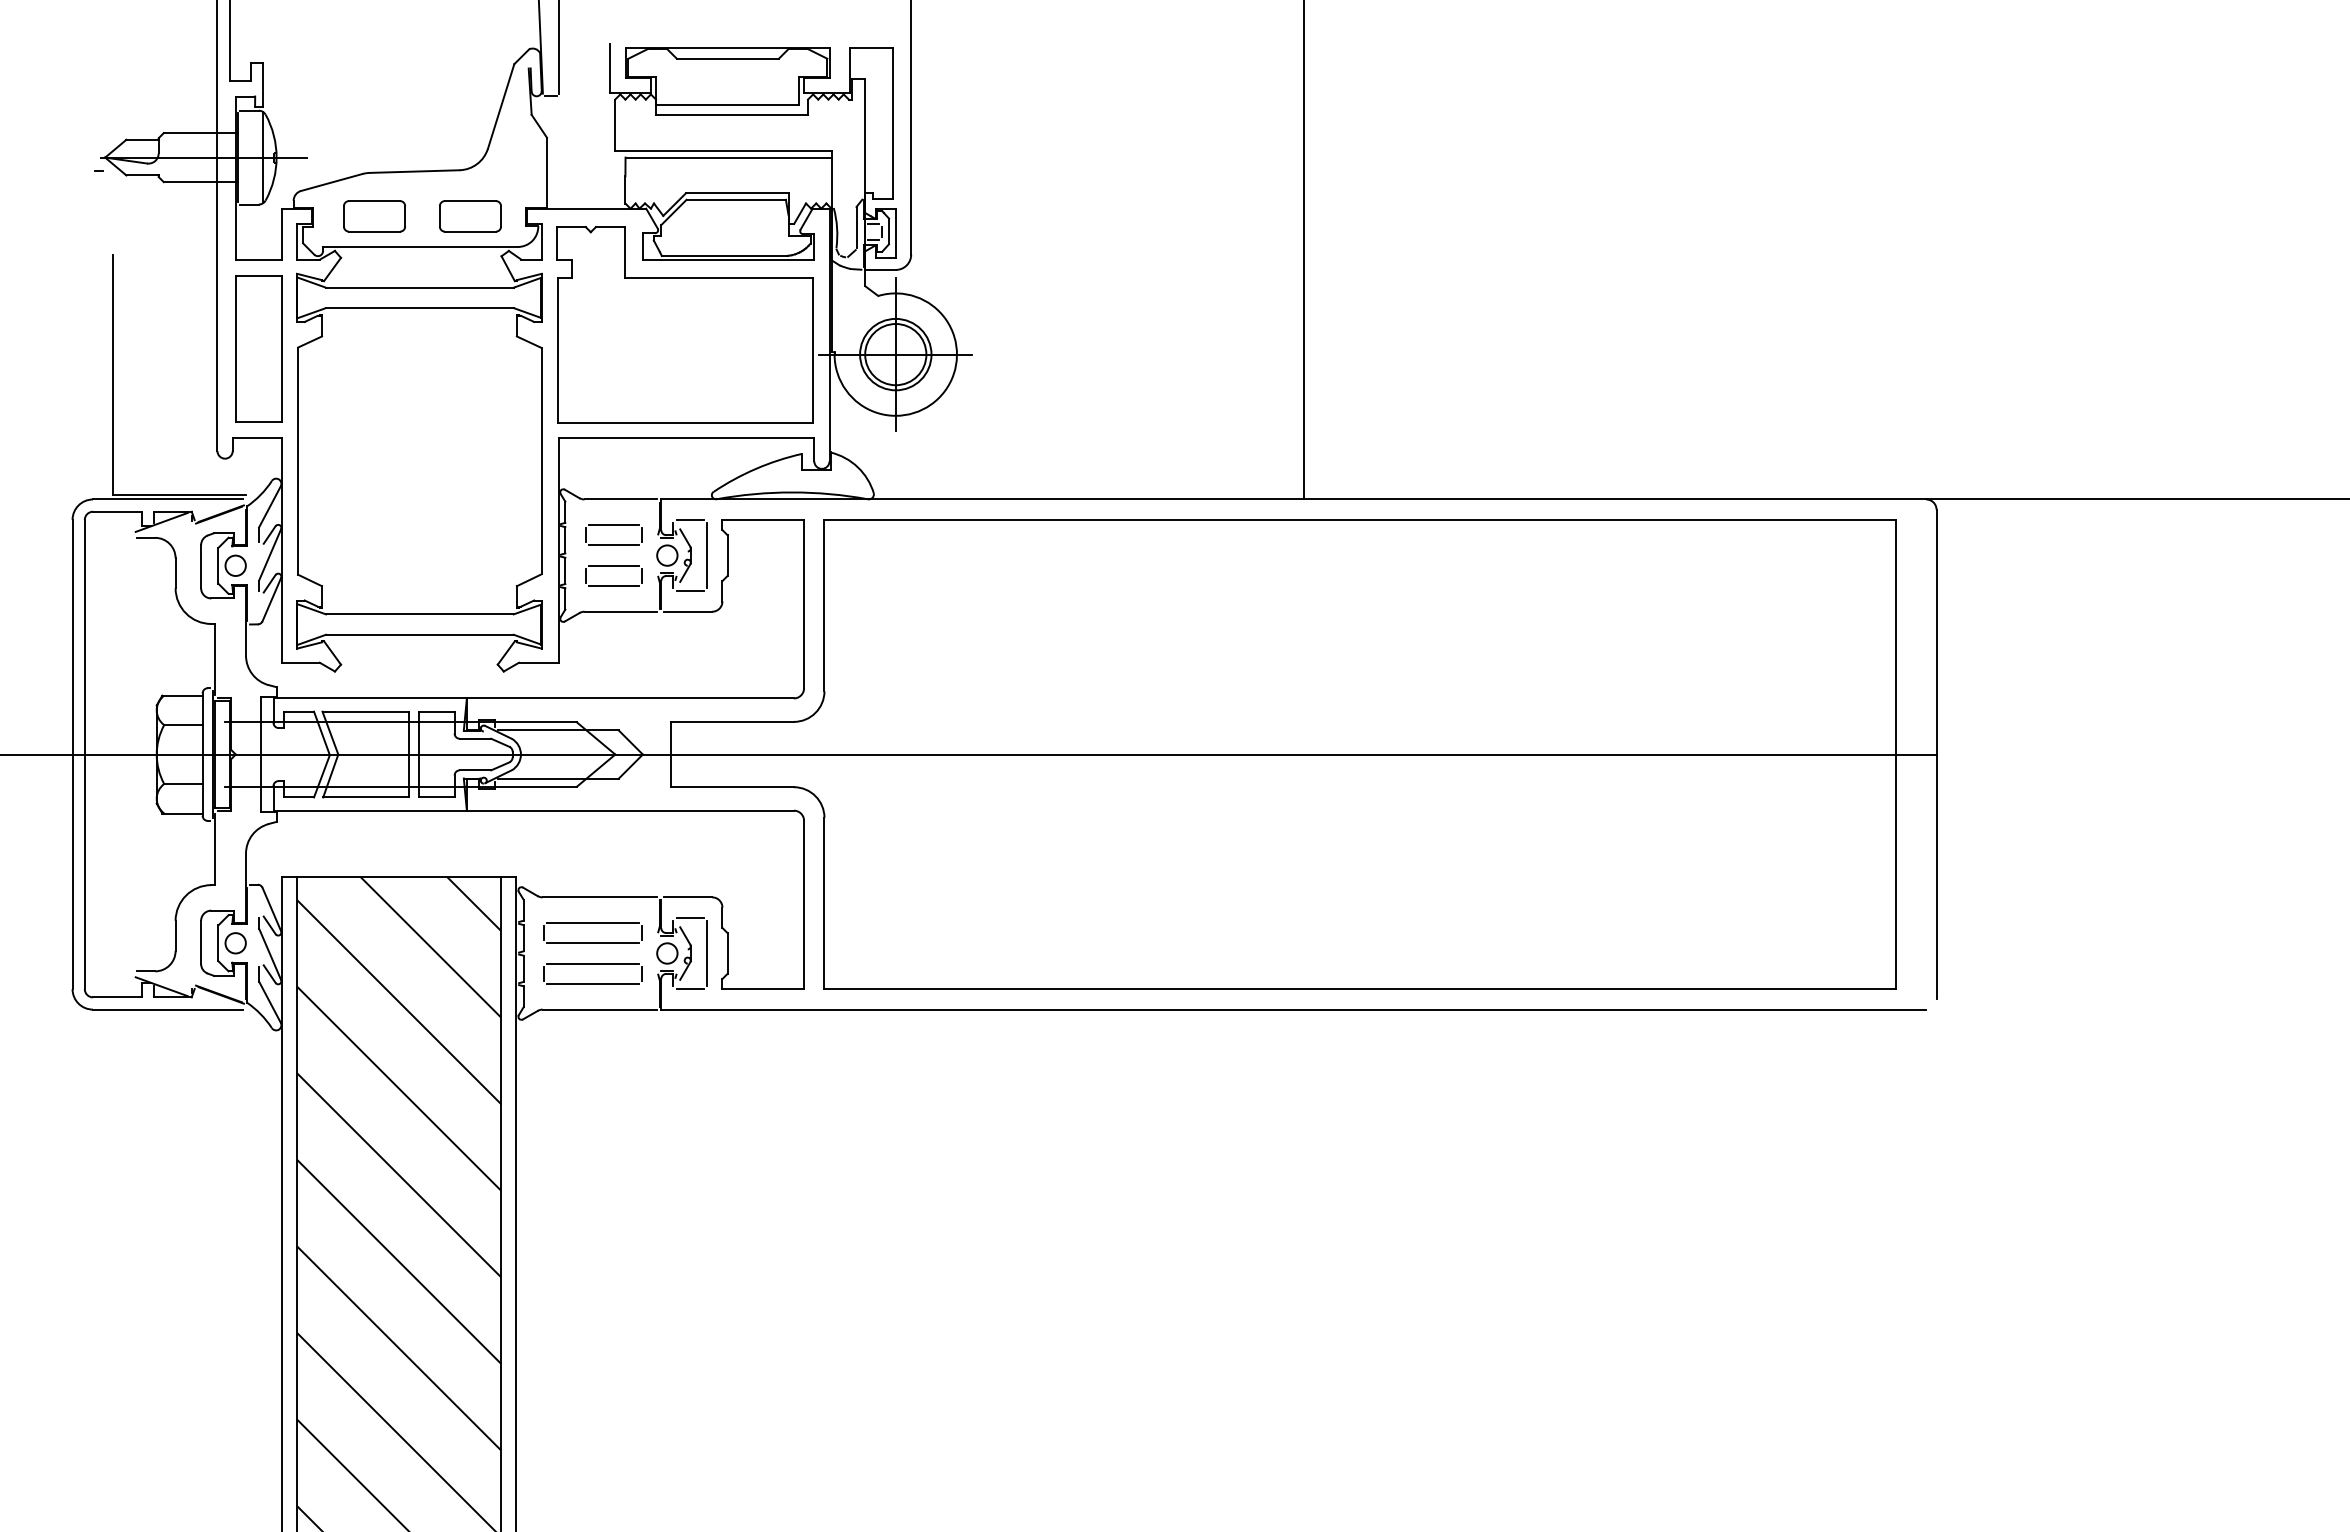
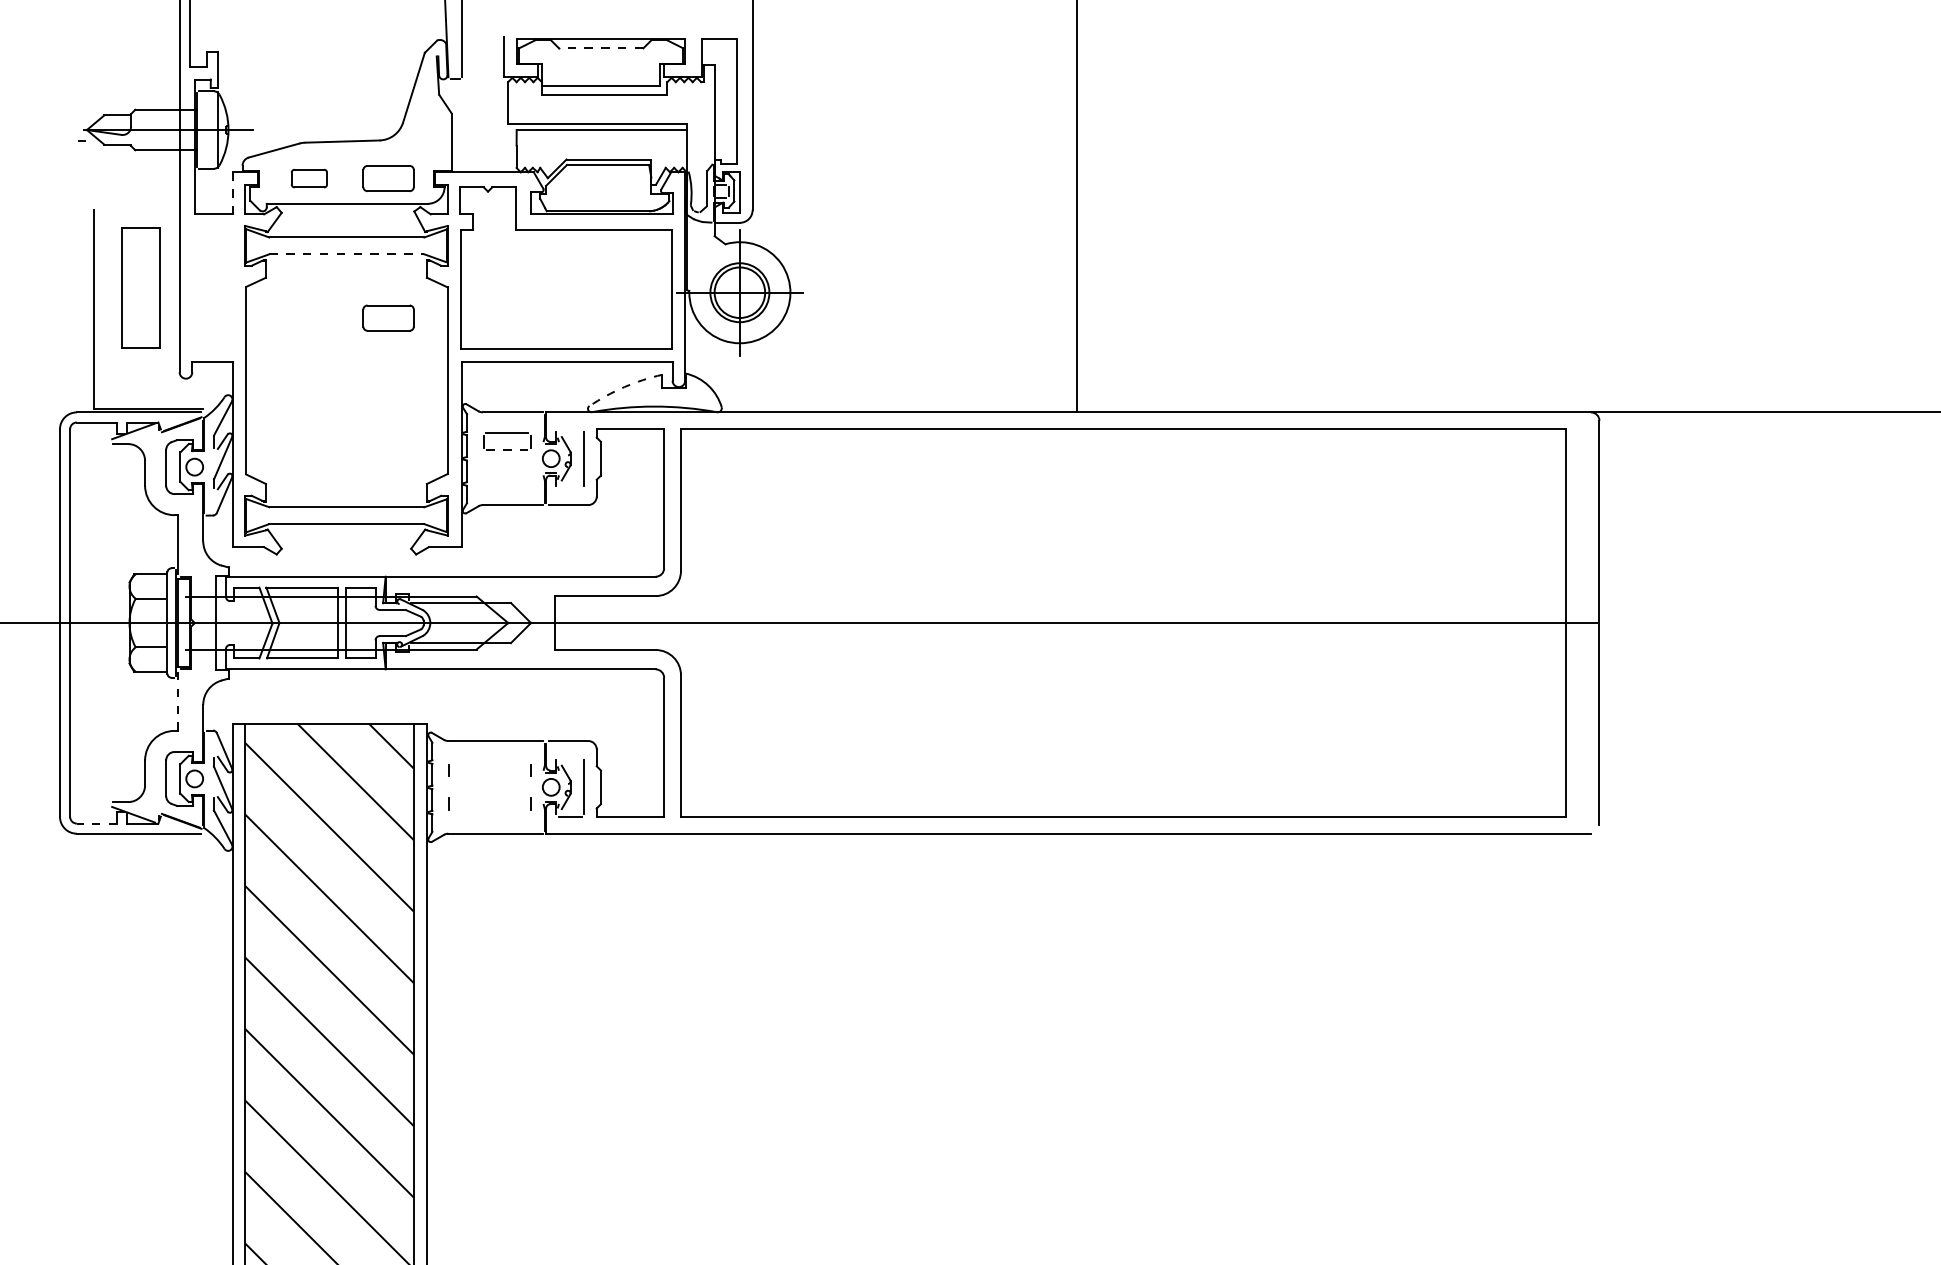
line: (727, 58) -> (600, 48), solid -> dashed
part: (374, 216) -> (309, 178), size x0.7
line: (281, 234) -> (232, 193), solid -> dashed
line: (419, 308) -> (346, 254), solid -> dashed
part: (258, 348) -> (140, 287), moved
part: (470, 385) -> (388, 318), added
arc: (755, 468) -> (624, 386), solid -> dashed
line: (690, 519) -> (570, 428), removed
line: (614, 545) -> (507, 450), solid -> dashed
part: (613, 566) -> (506, 467), removed
line: (690, 591) -> (570, 488), removed
line: (215, 849) -> (178, 701), solid -> dashed
line: (690, 917) -> (570, 757), removed
line: (592, 922) -> (489, 761), removed
line: (592, 943) -> (489, 779), removed
line: (592, 963) -> (489, 795), removed
line: (592, 984) -> (489, 812), removed
line: (116, 997) -> (96, 823), solid -> dashed

